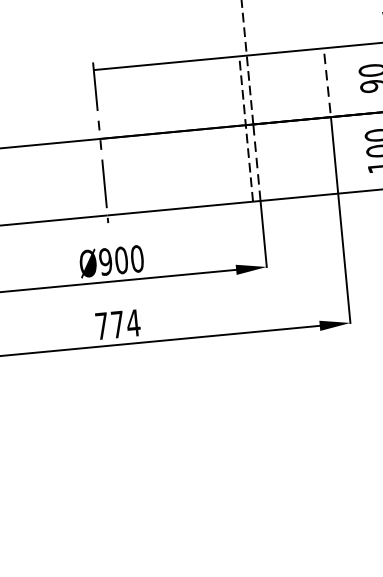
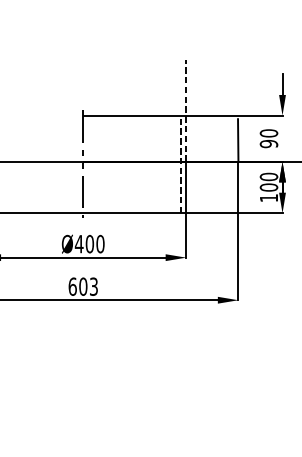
line: (328, 86) -> (238, 141), dashed -> solid
line: (257, 162) -> (186, 187), dashed -> solid
text: (104, 261) -> (78, 243), Ø900 -> Ø400
text: (118, 324) -> (83, 286), 774 -> 603

